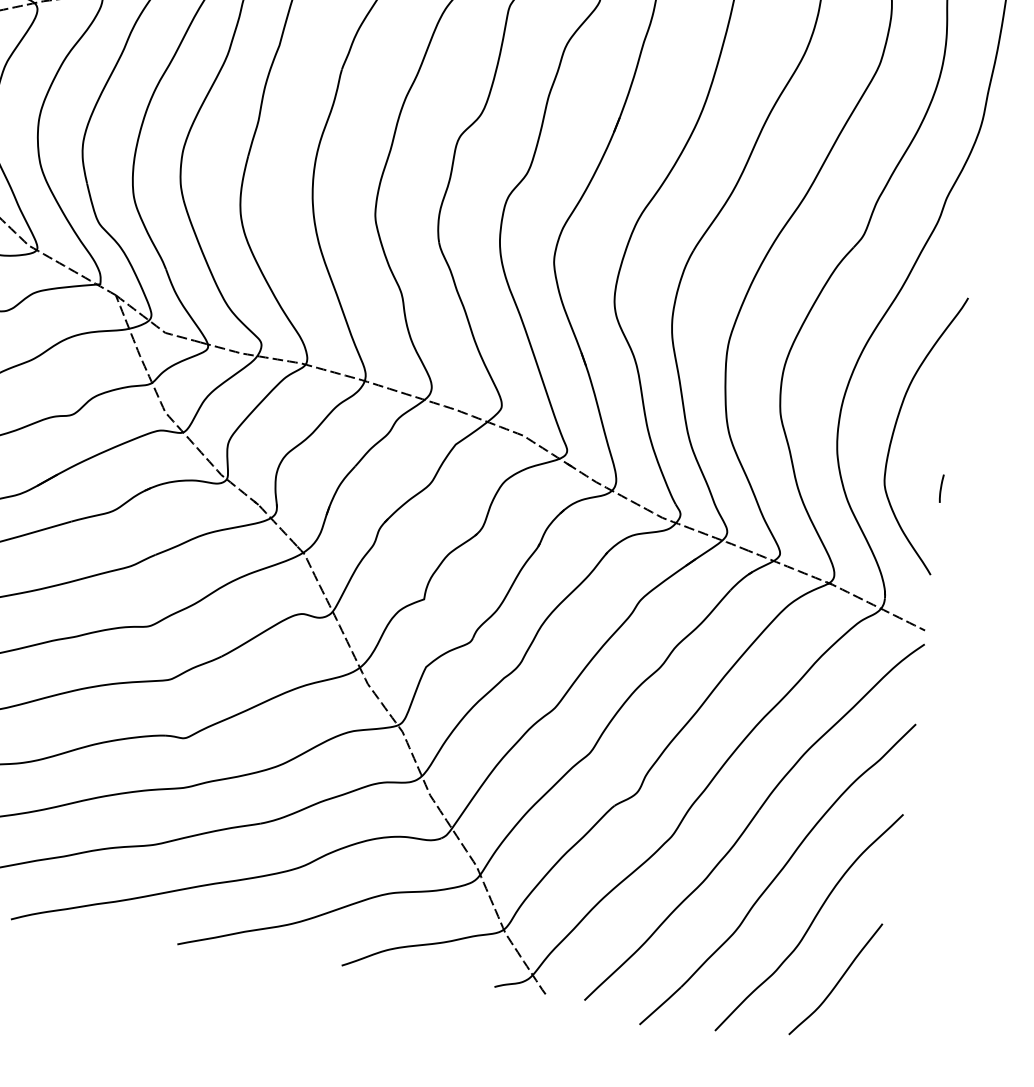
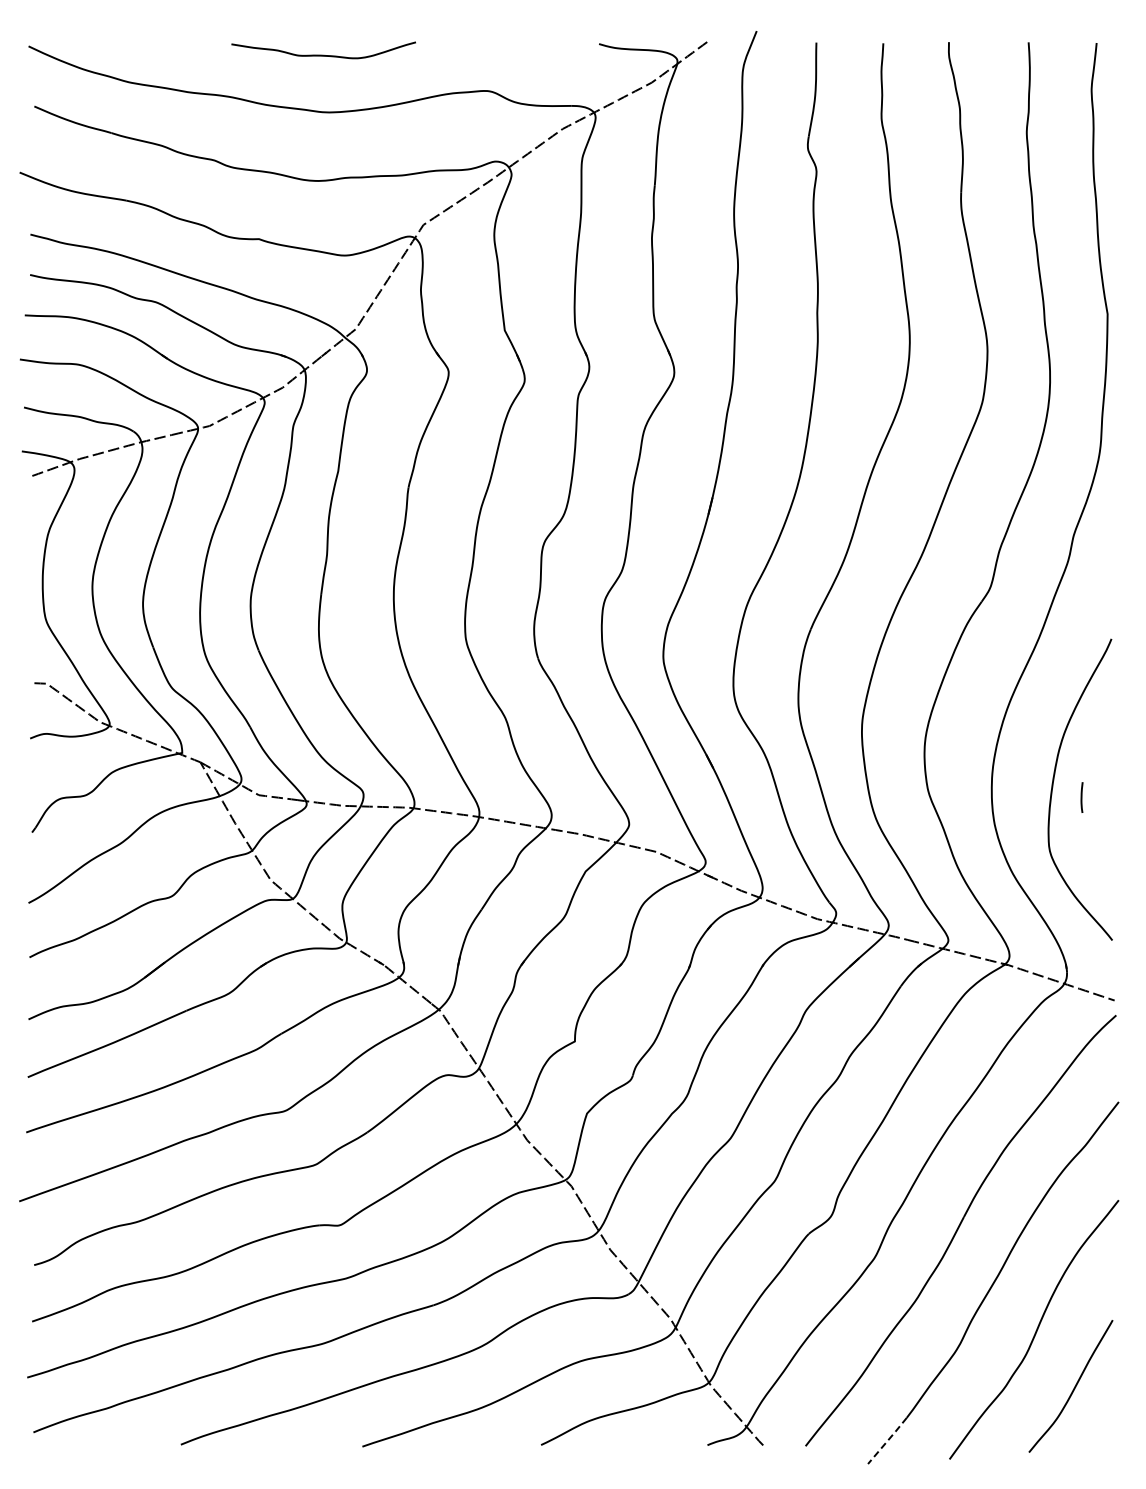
line: (940, 488) -> (1081, 797), moved
line: (660, 1005) -> (887, 1440), solid -> dashed

